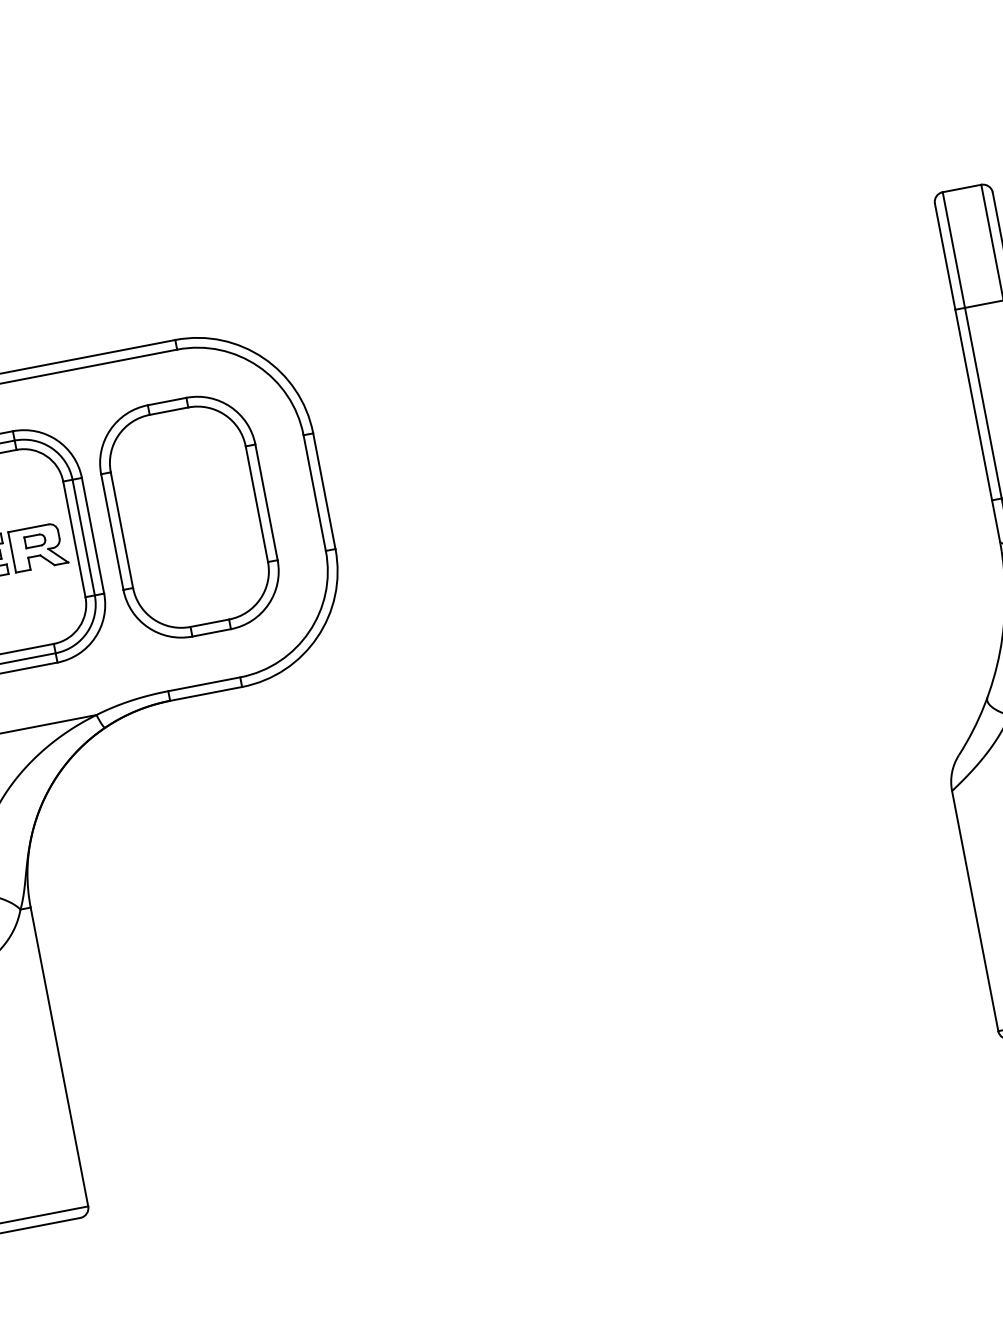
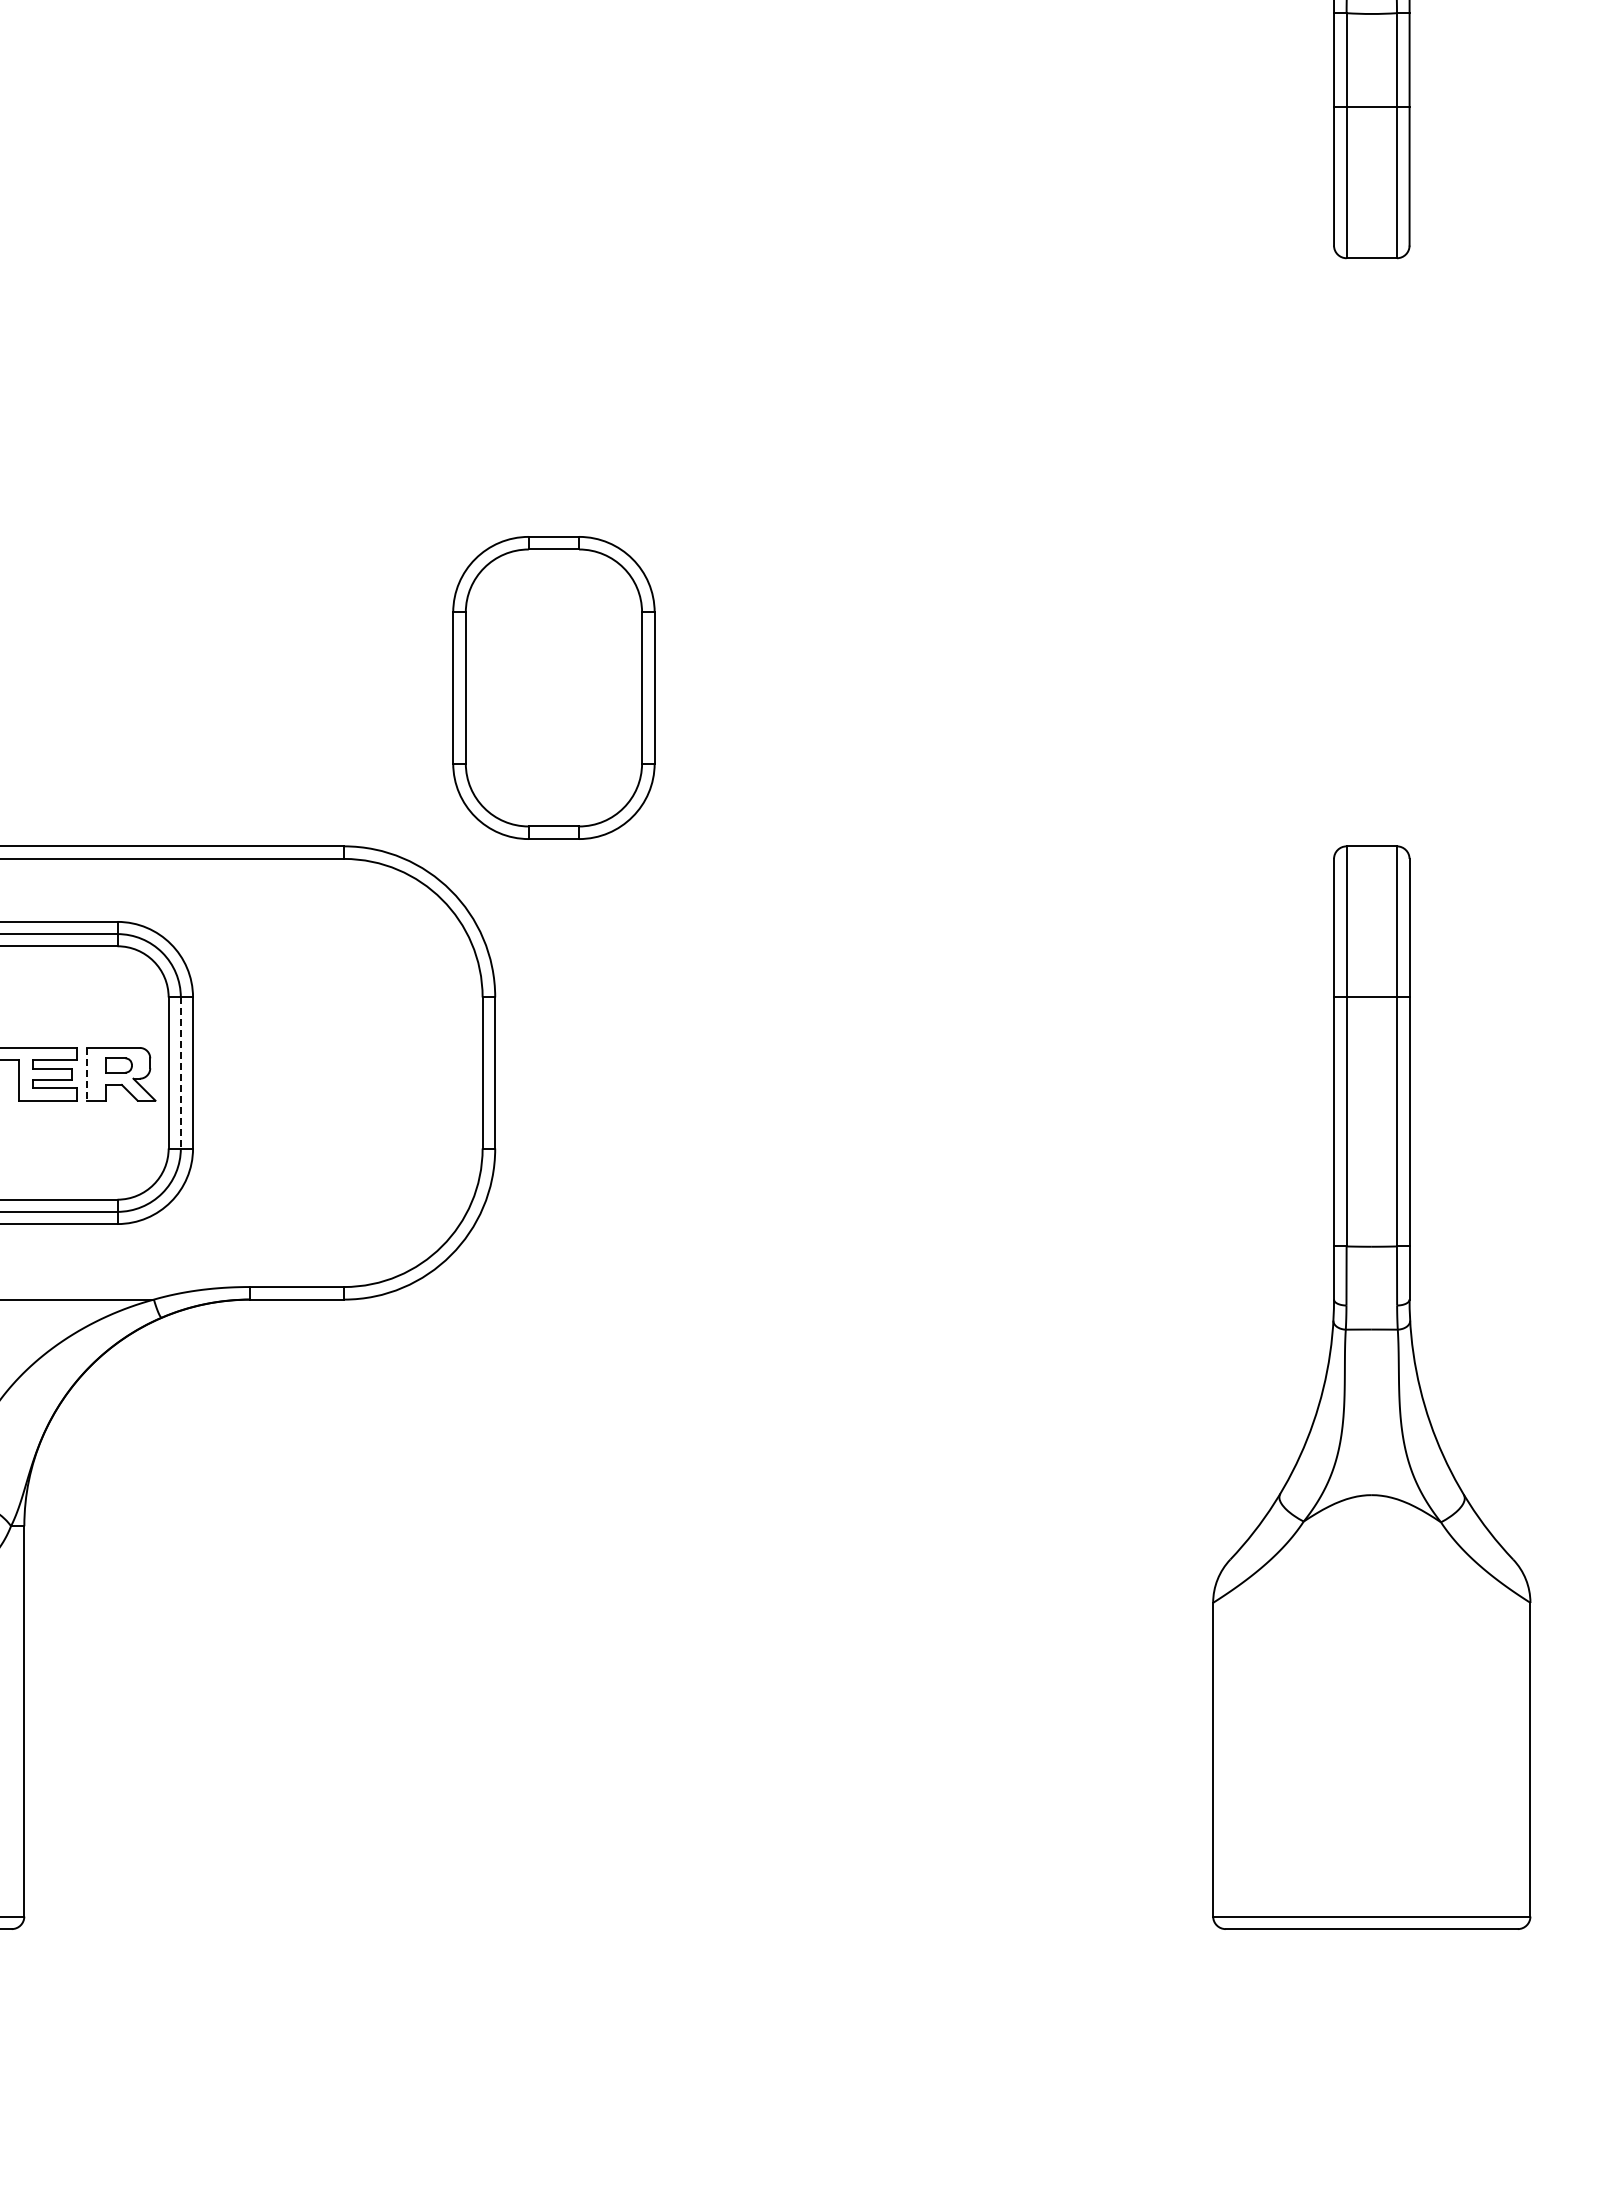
part: (189, 516) -> (553, 687), moved
line: (83, 537) -> (180, 1072), solid -> dashed
line: (12, 552) -> (87, 1074), solid -> dashed

